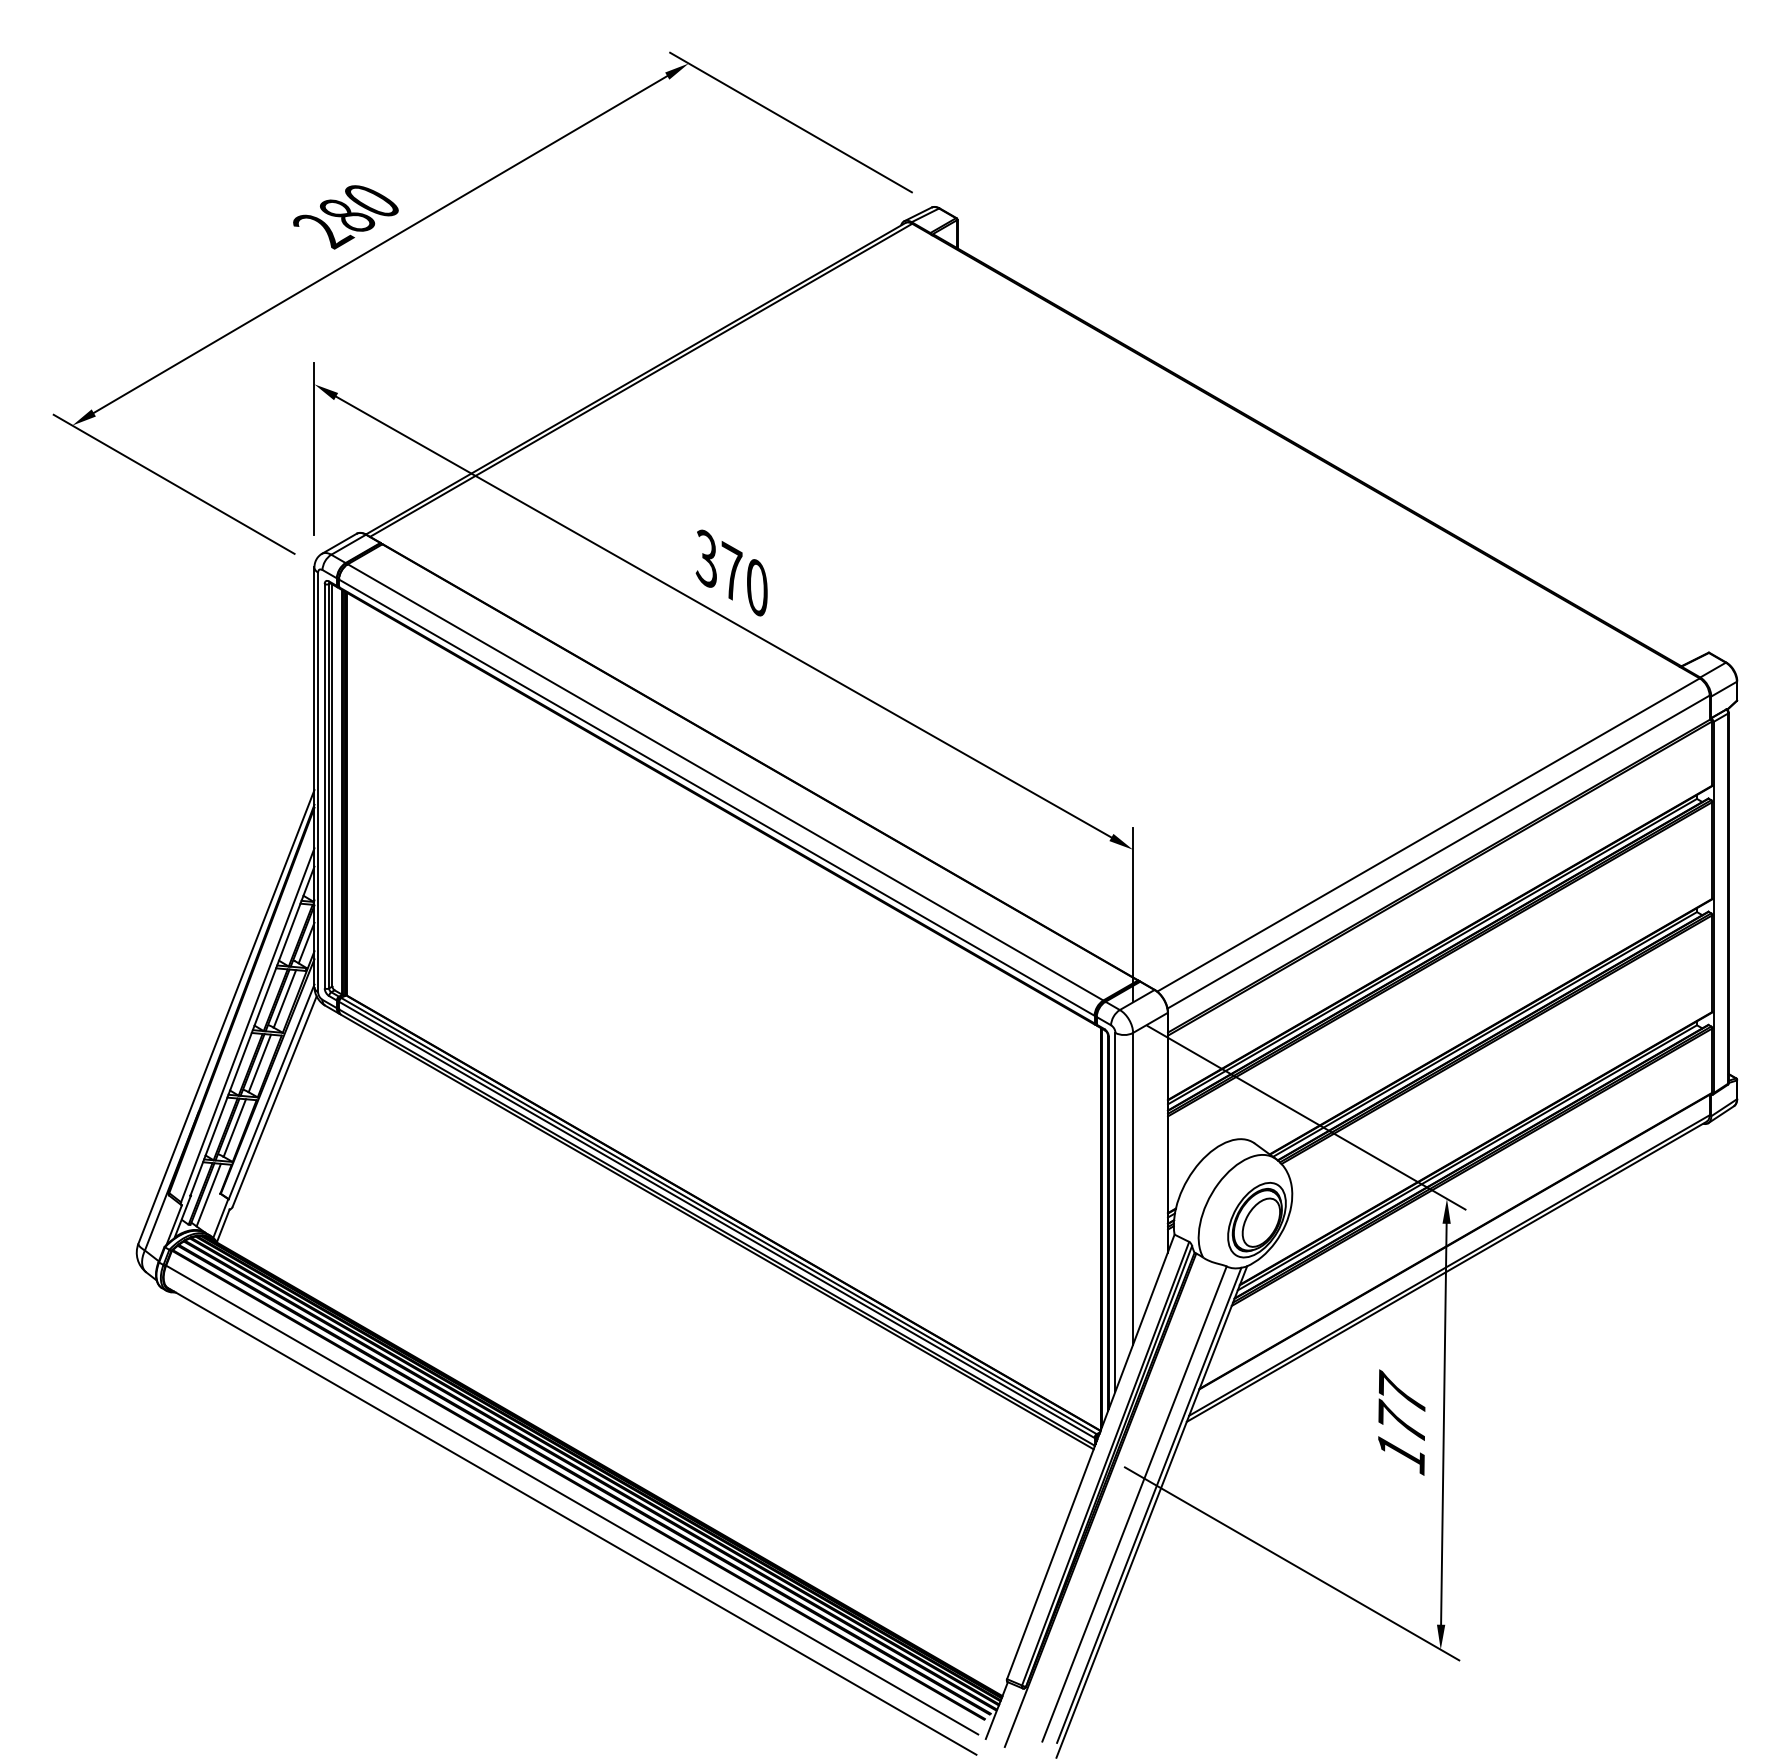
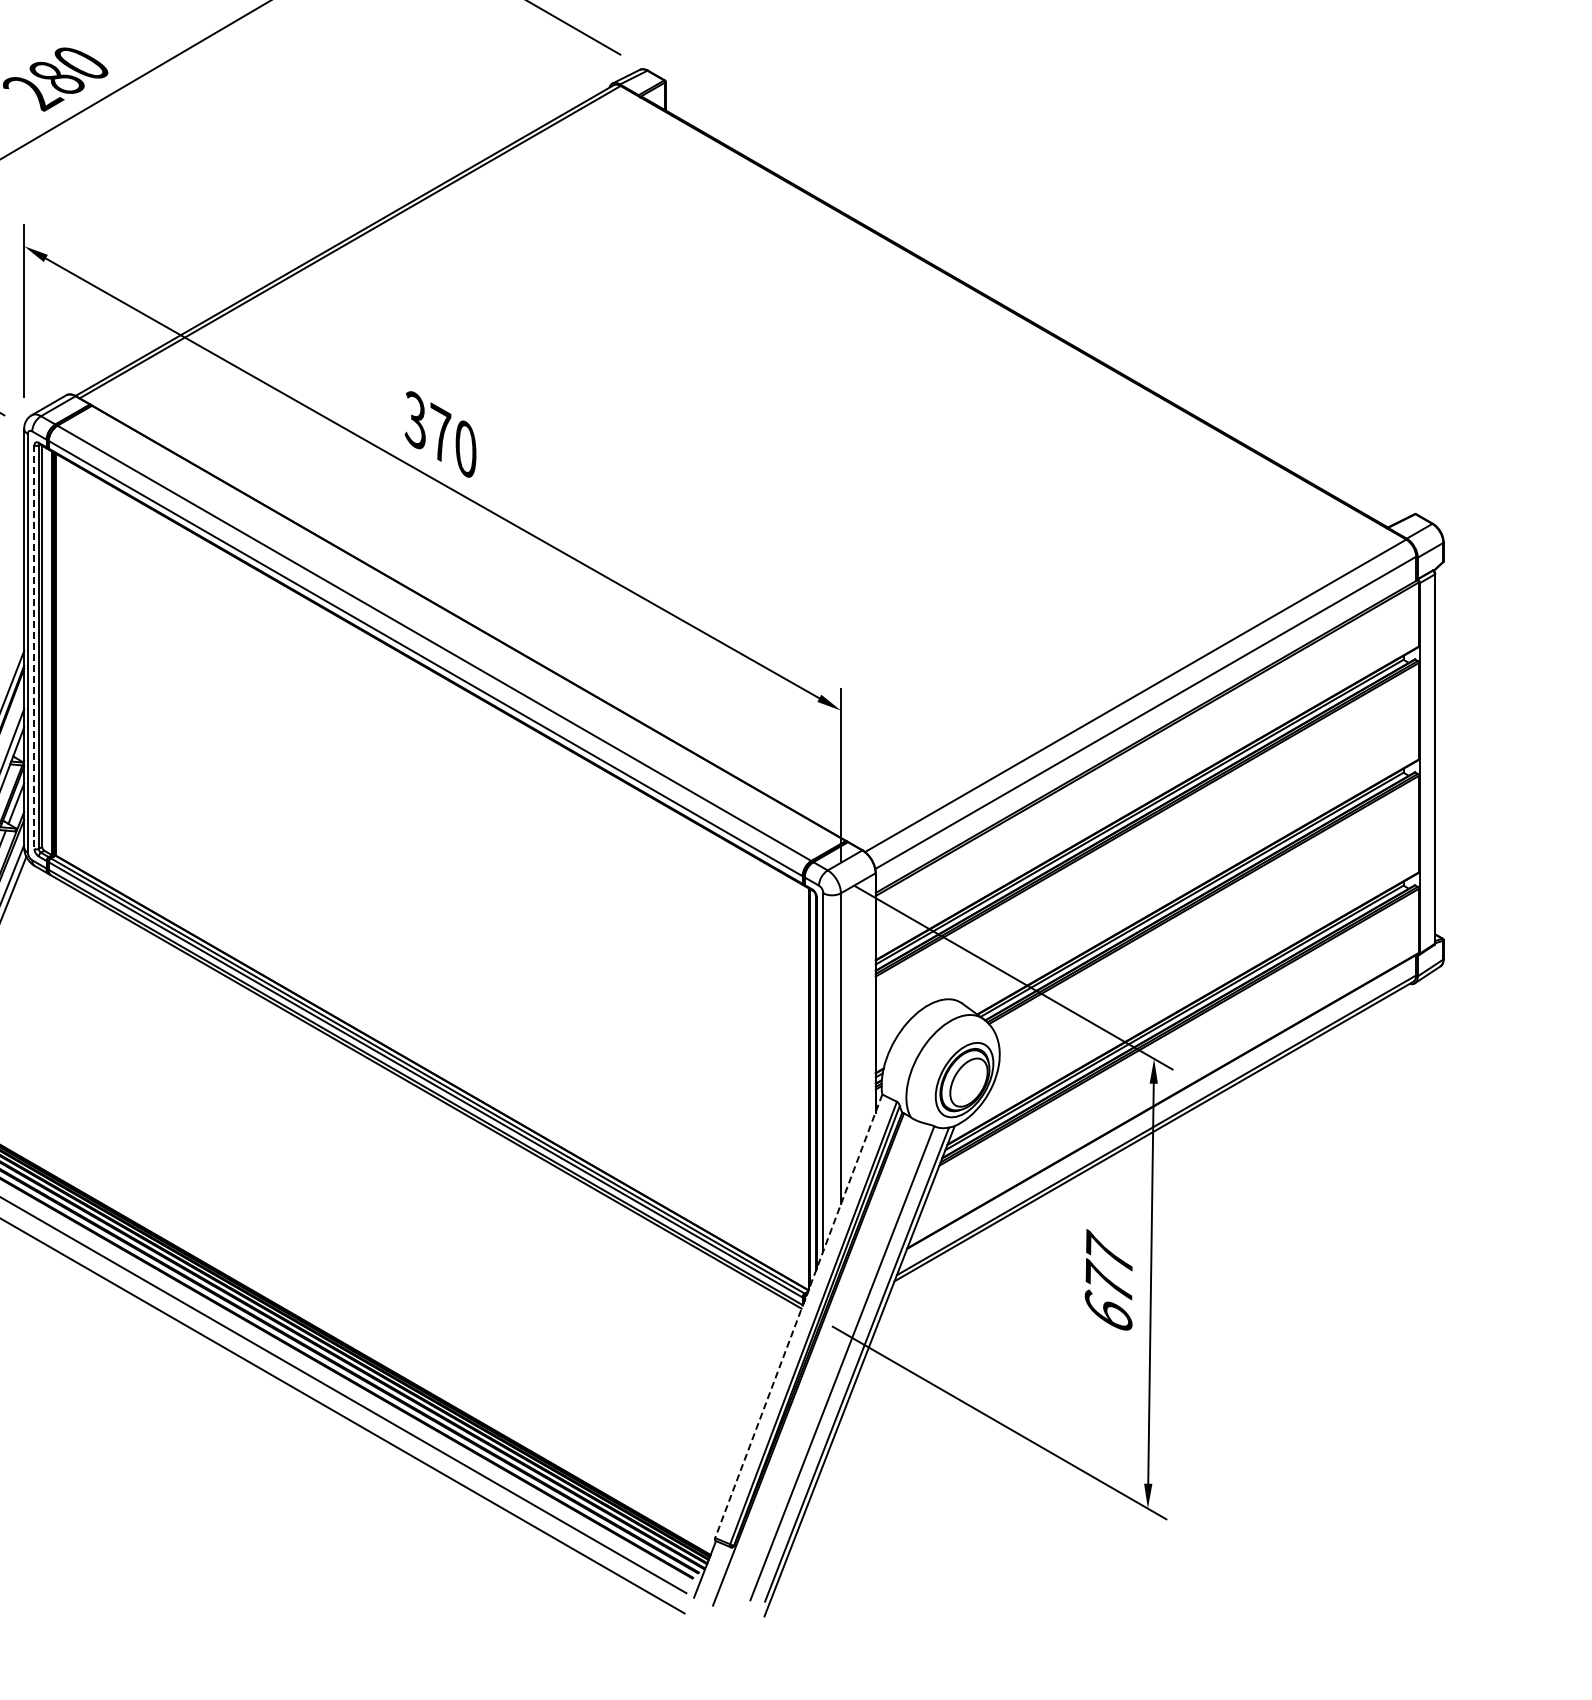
line: (324, 786) -> (34, 647), solid -> dashed
text: (1401, 1452) -> (1108, 1311), 177 -> 677
line: (1090, 1456) -> (798, 1315), solid -> dashed

